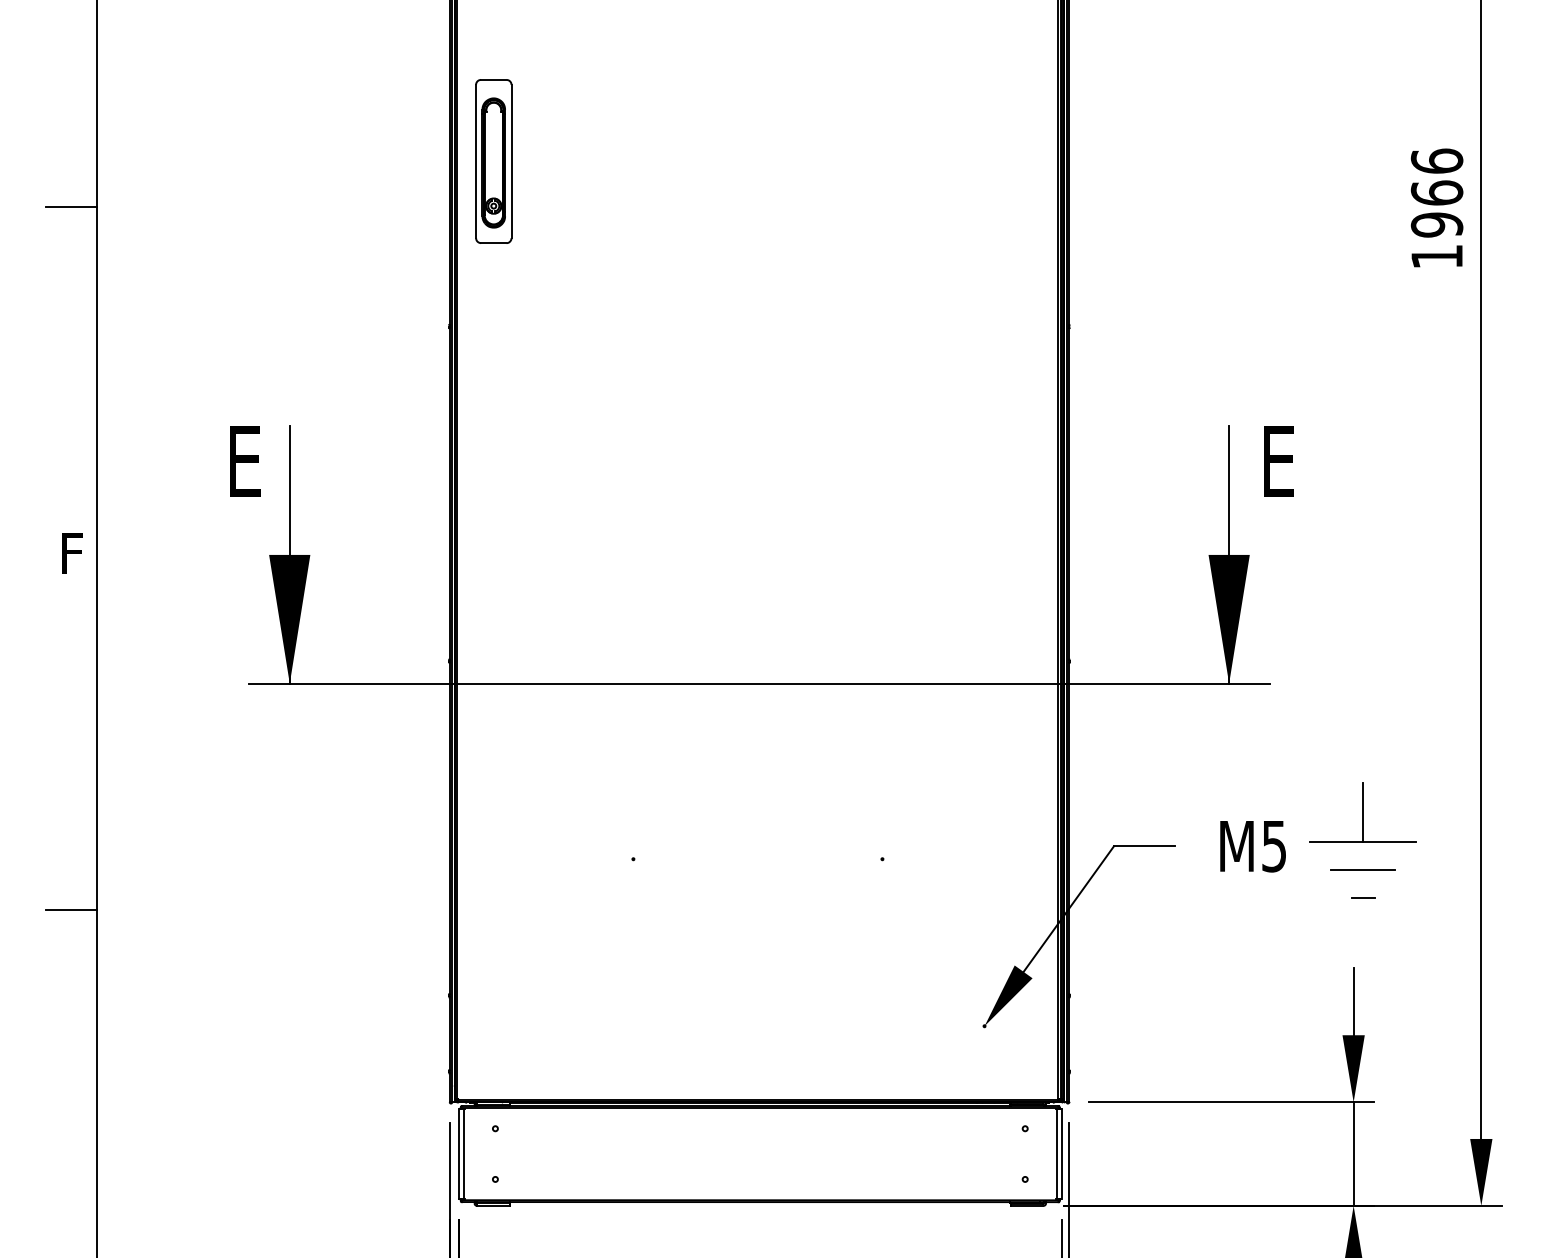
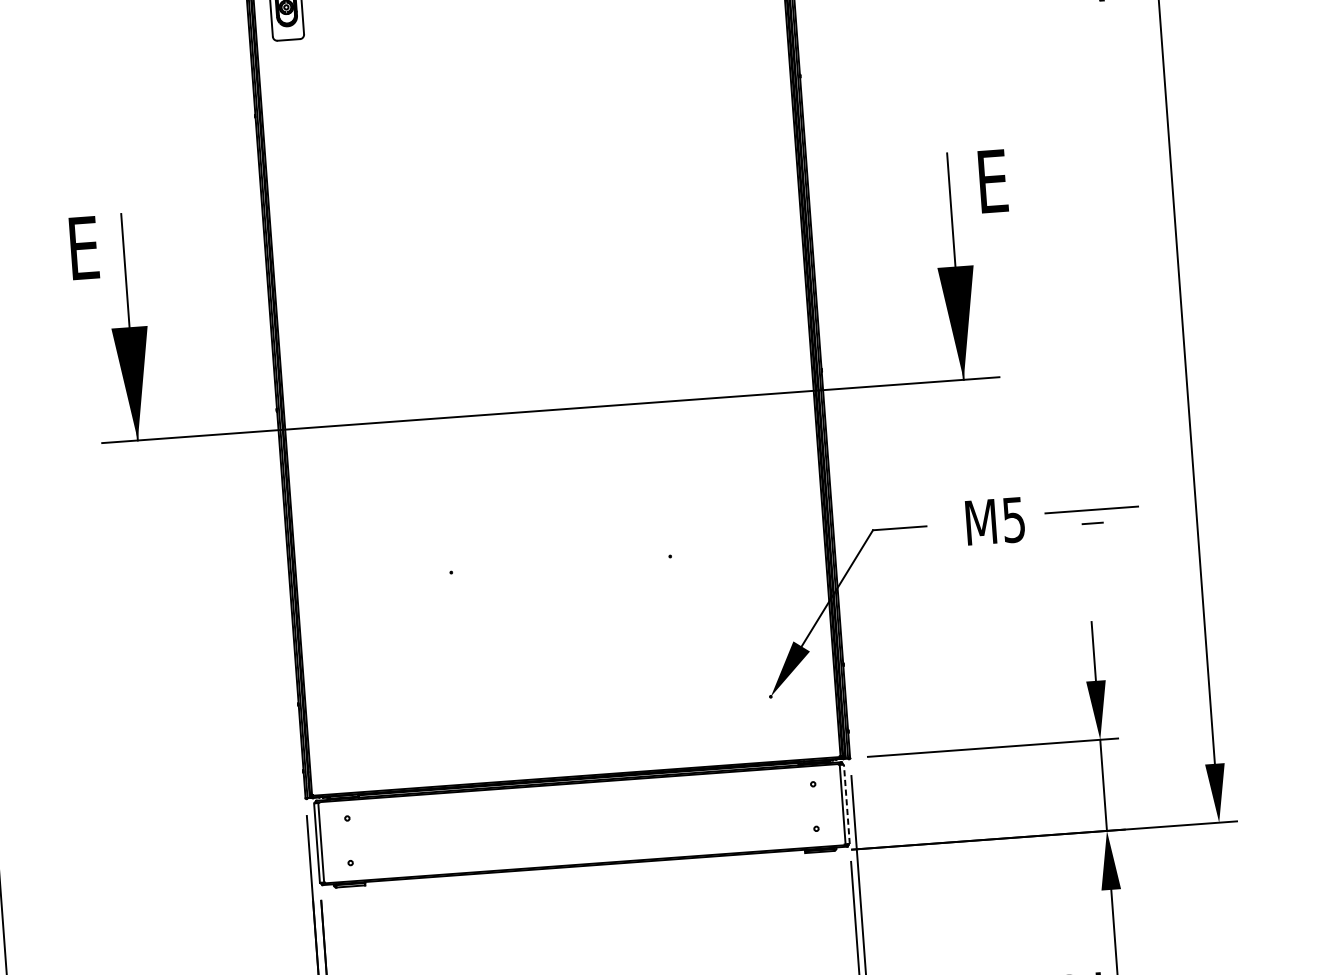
line: (1363, 811) -> (1090, 483), removed
line: (1363, 869) -> (1093, 534), removed
line: (1363, 897) -> (1093, 523), moved
line: (1061, 1153) -> (846, 803), solid -> dashed

